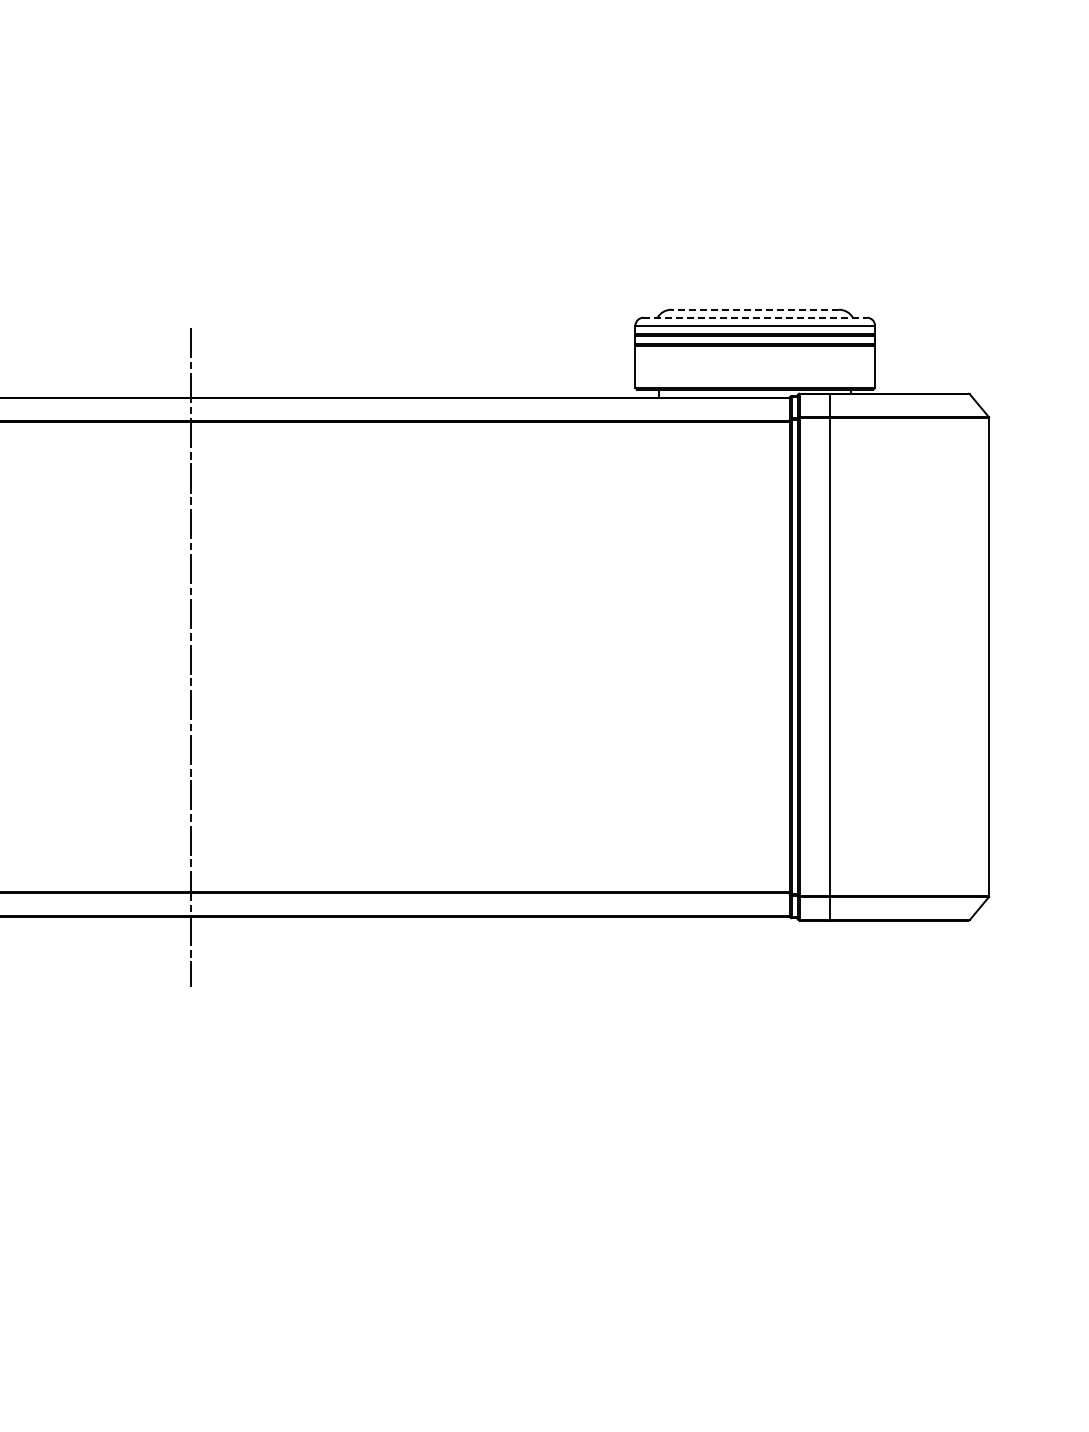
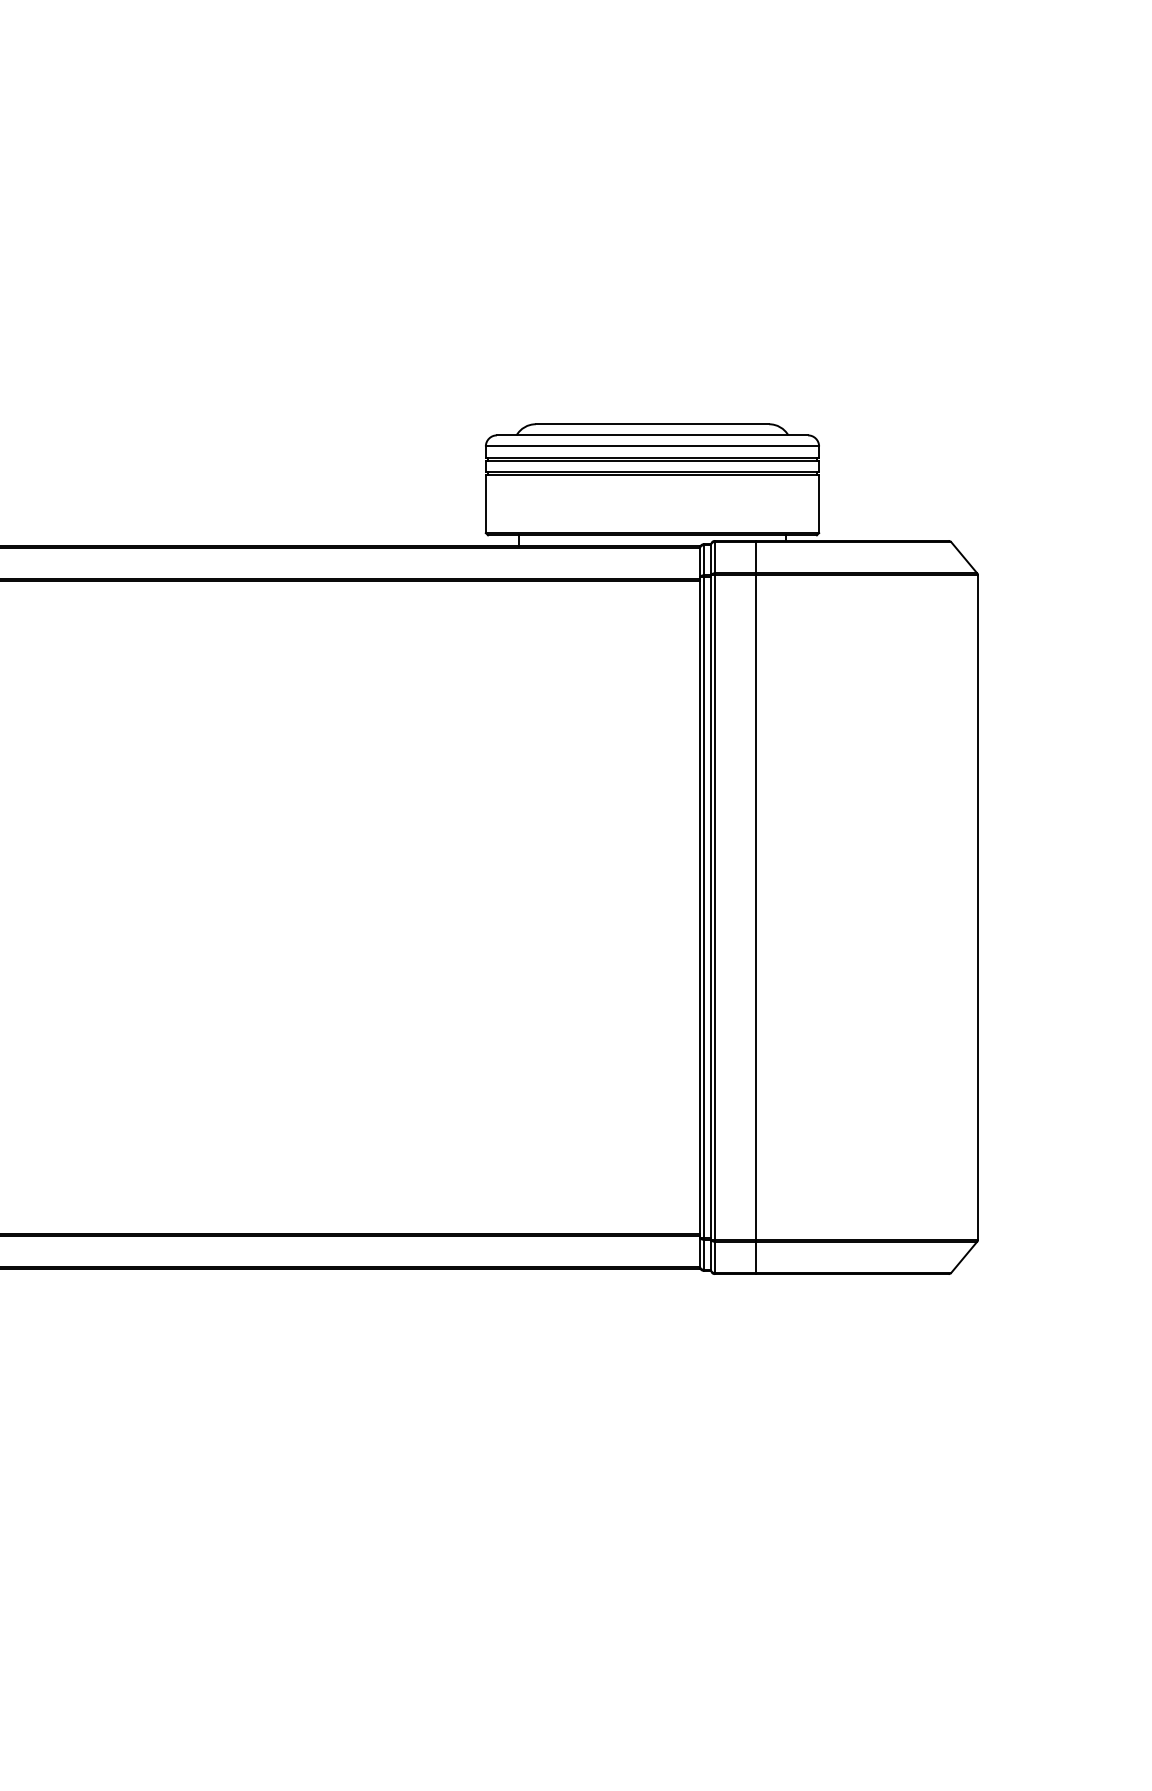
line: (755, 309) -> (652, 423), dashed -> solid
line: (755, 317) -> (652, 435), dashed -> solid

